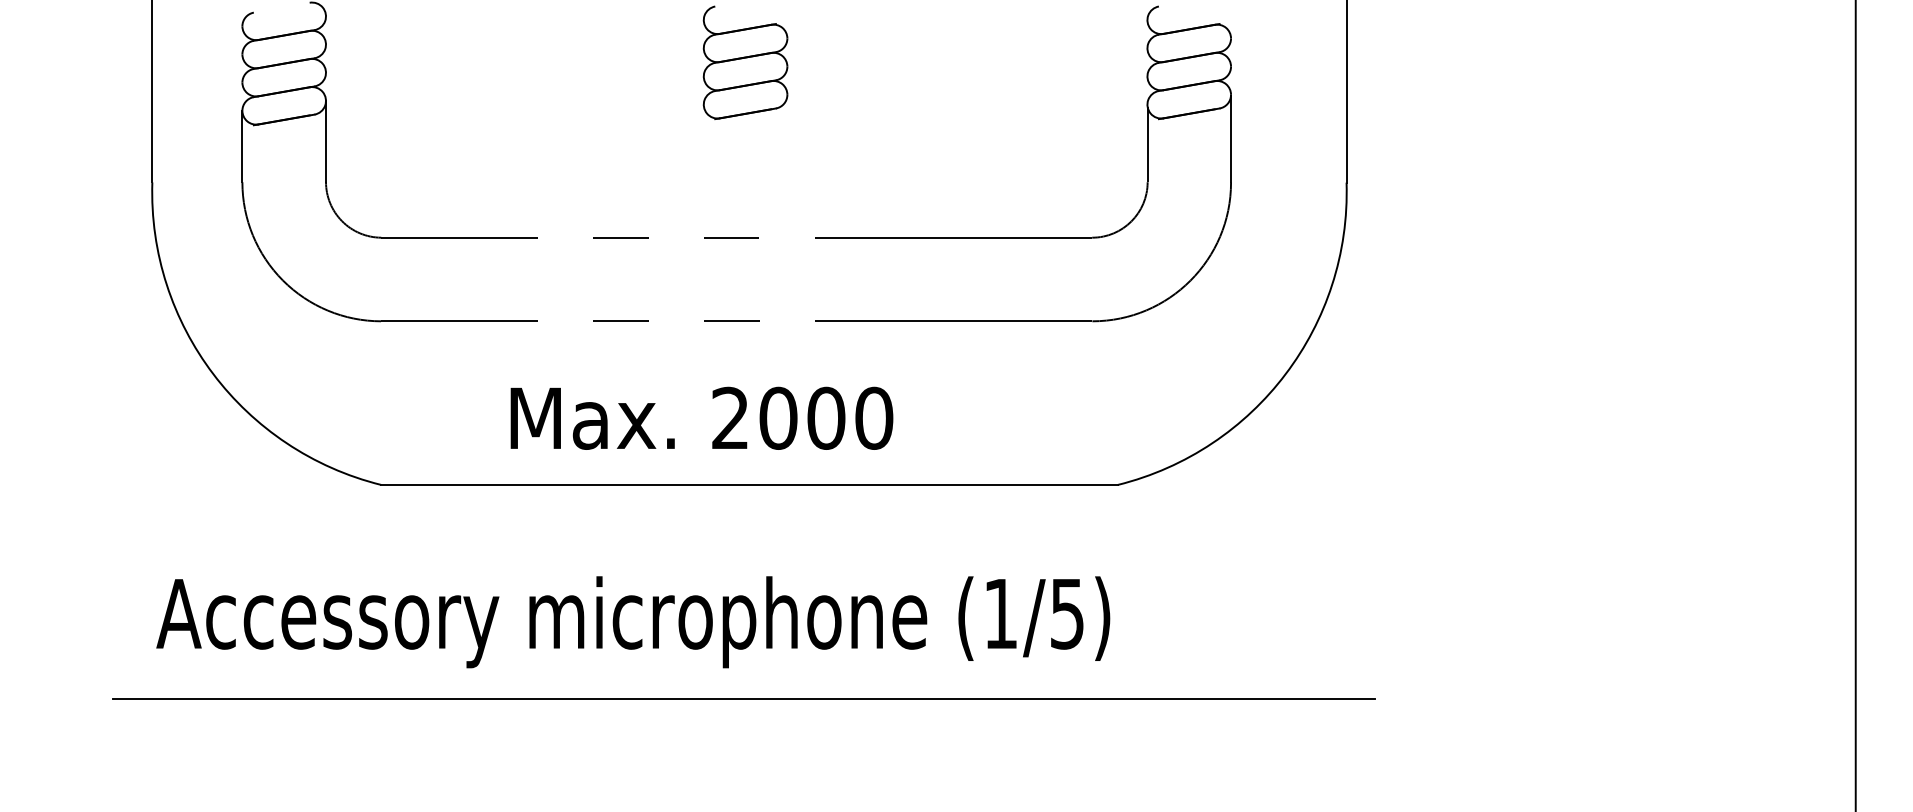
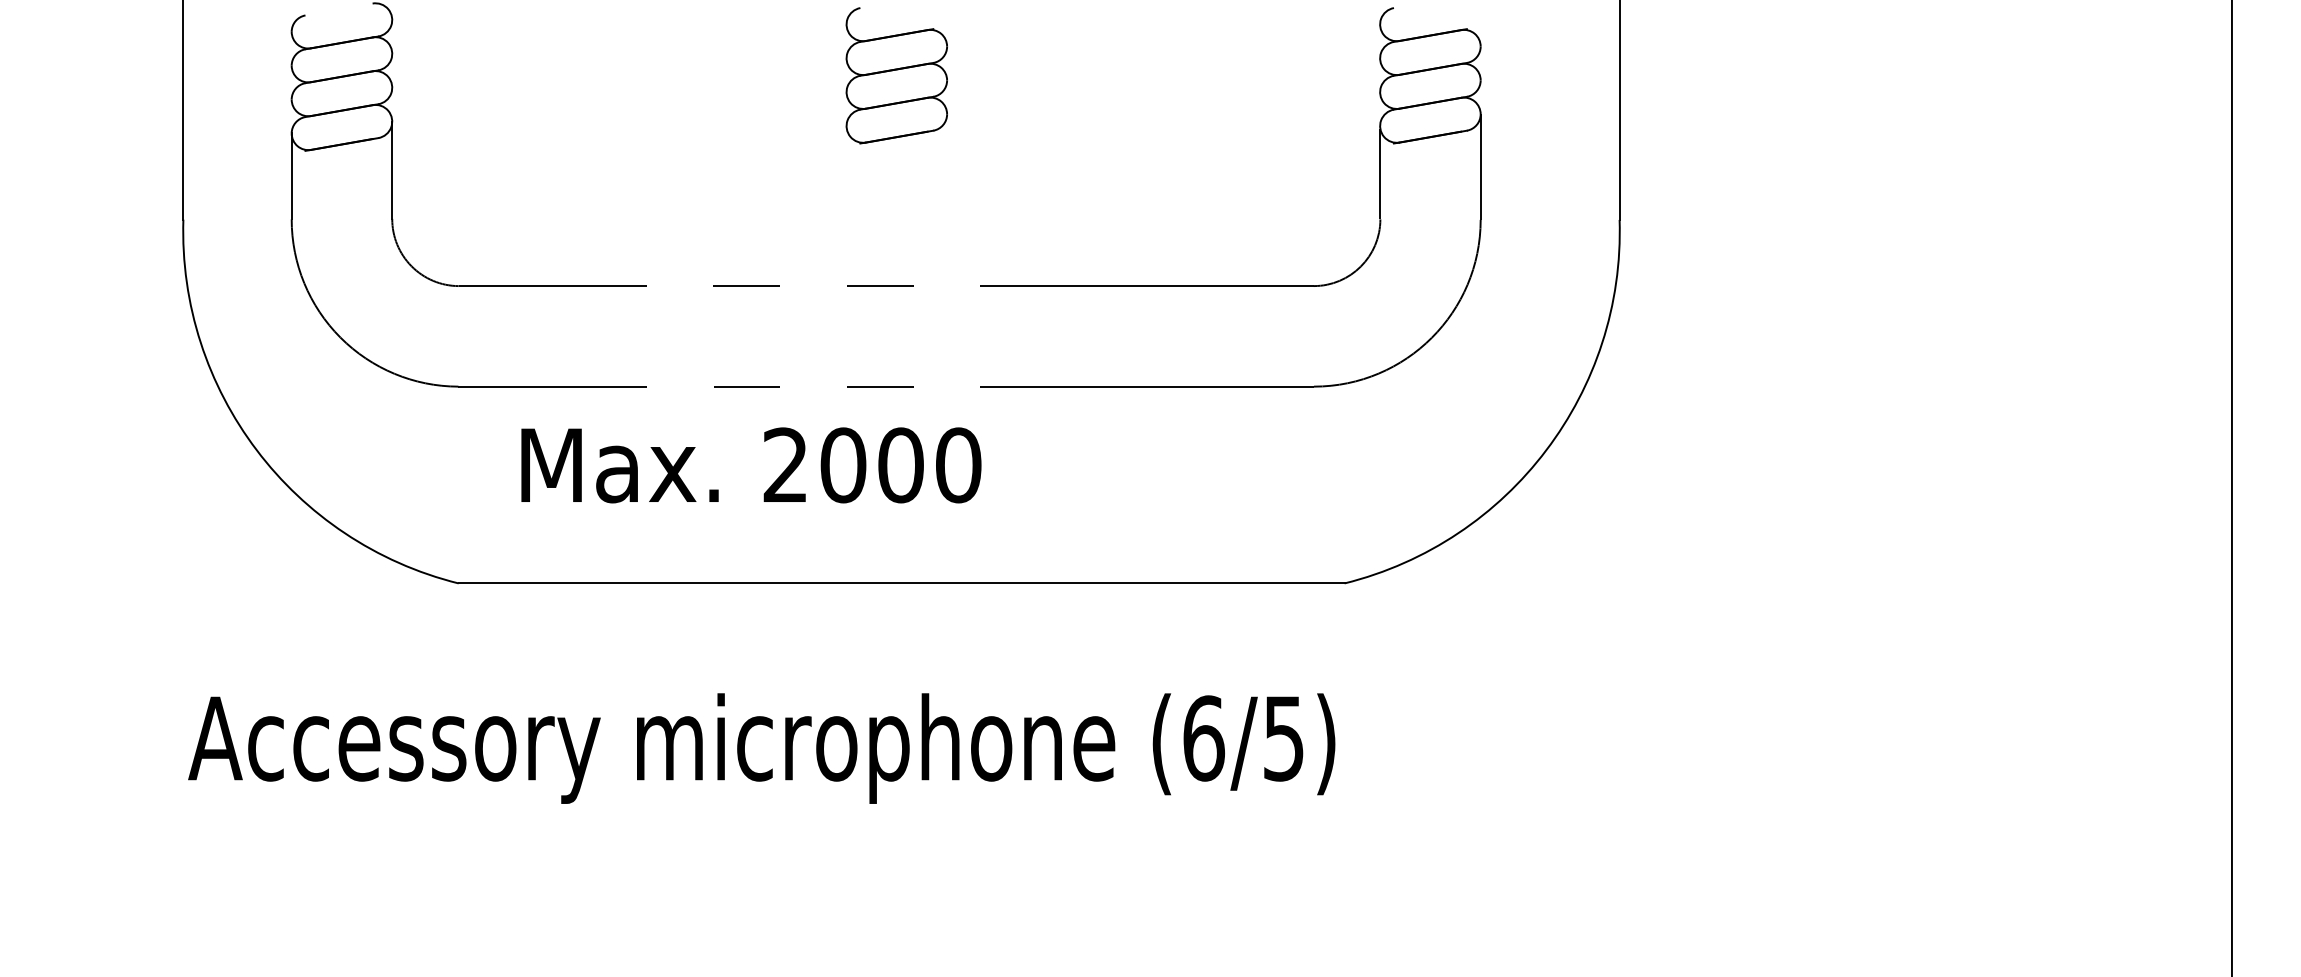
text: (702, 418) -> (751, 465), moved
text: (1001, 613) -> (1204, 738), (1/5) -> (6/5)
line: (743, 698) -> (894, 840), removed

